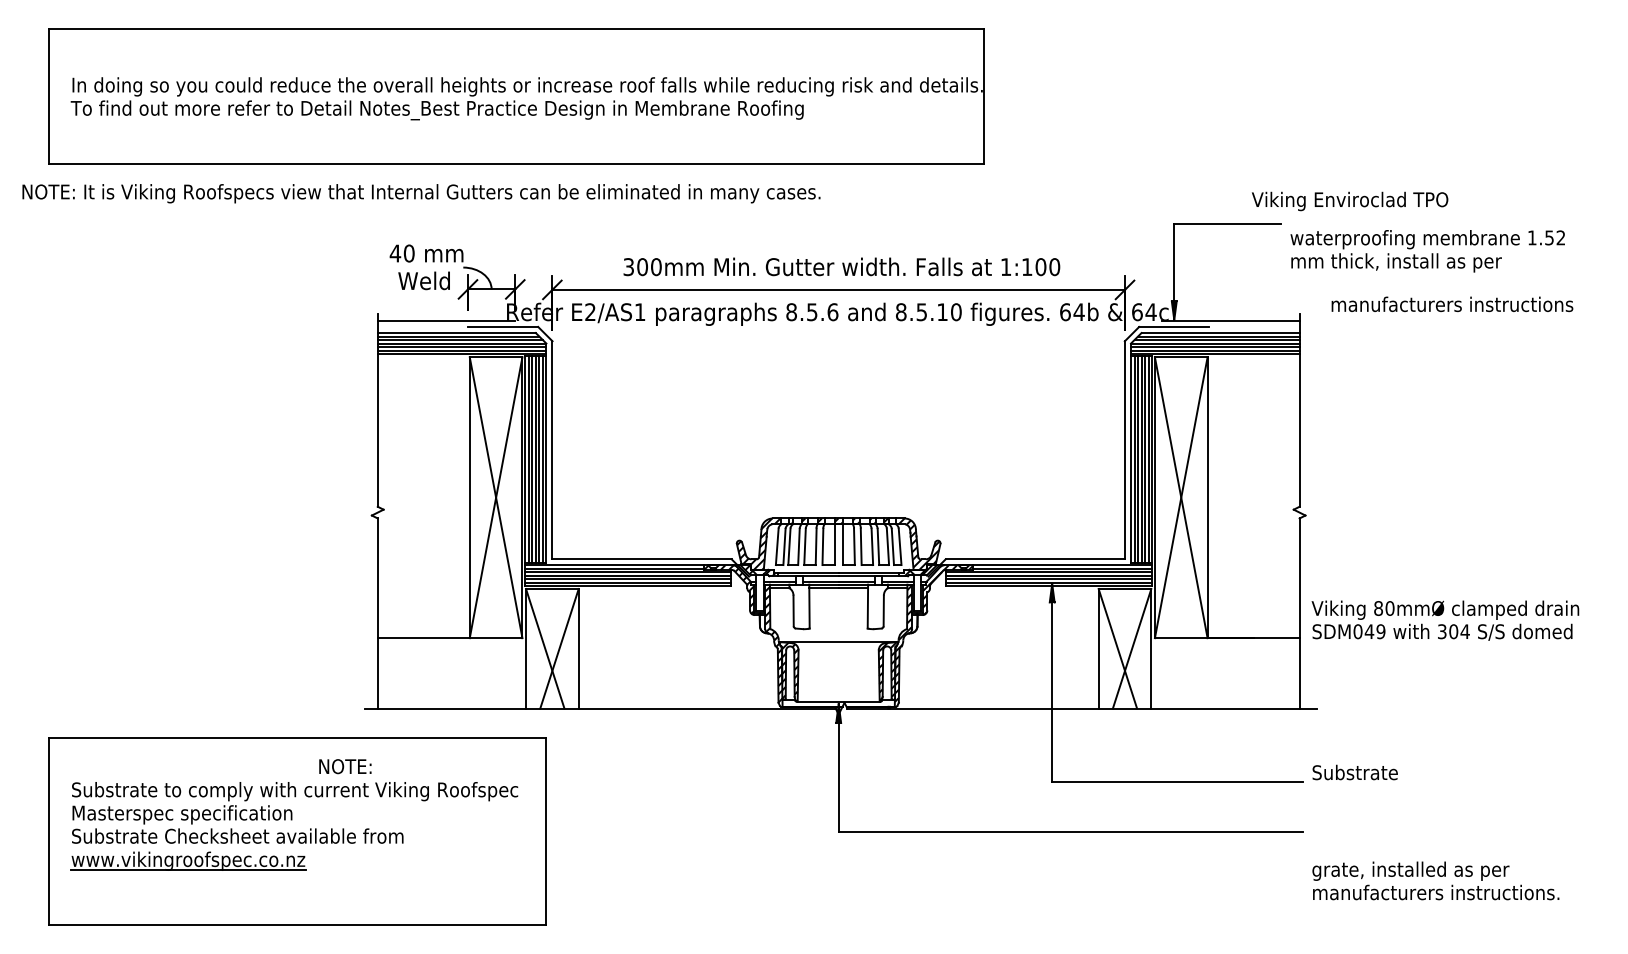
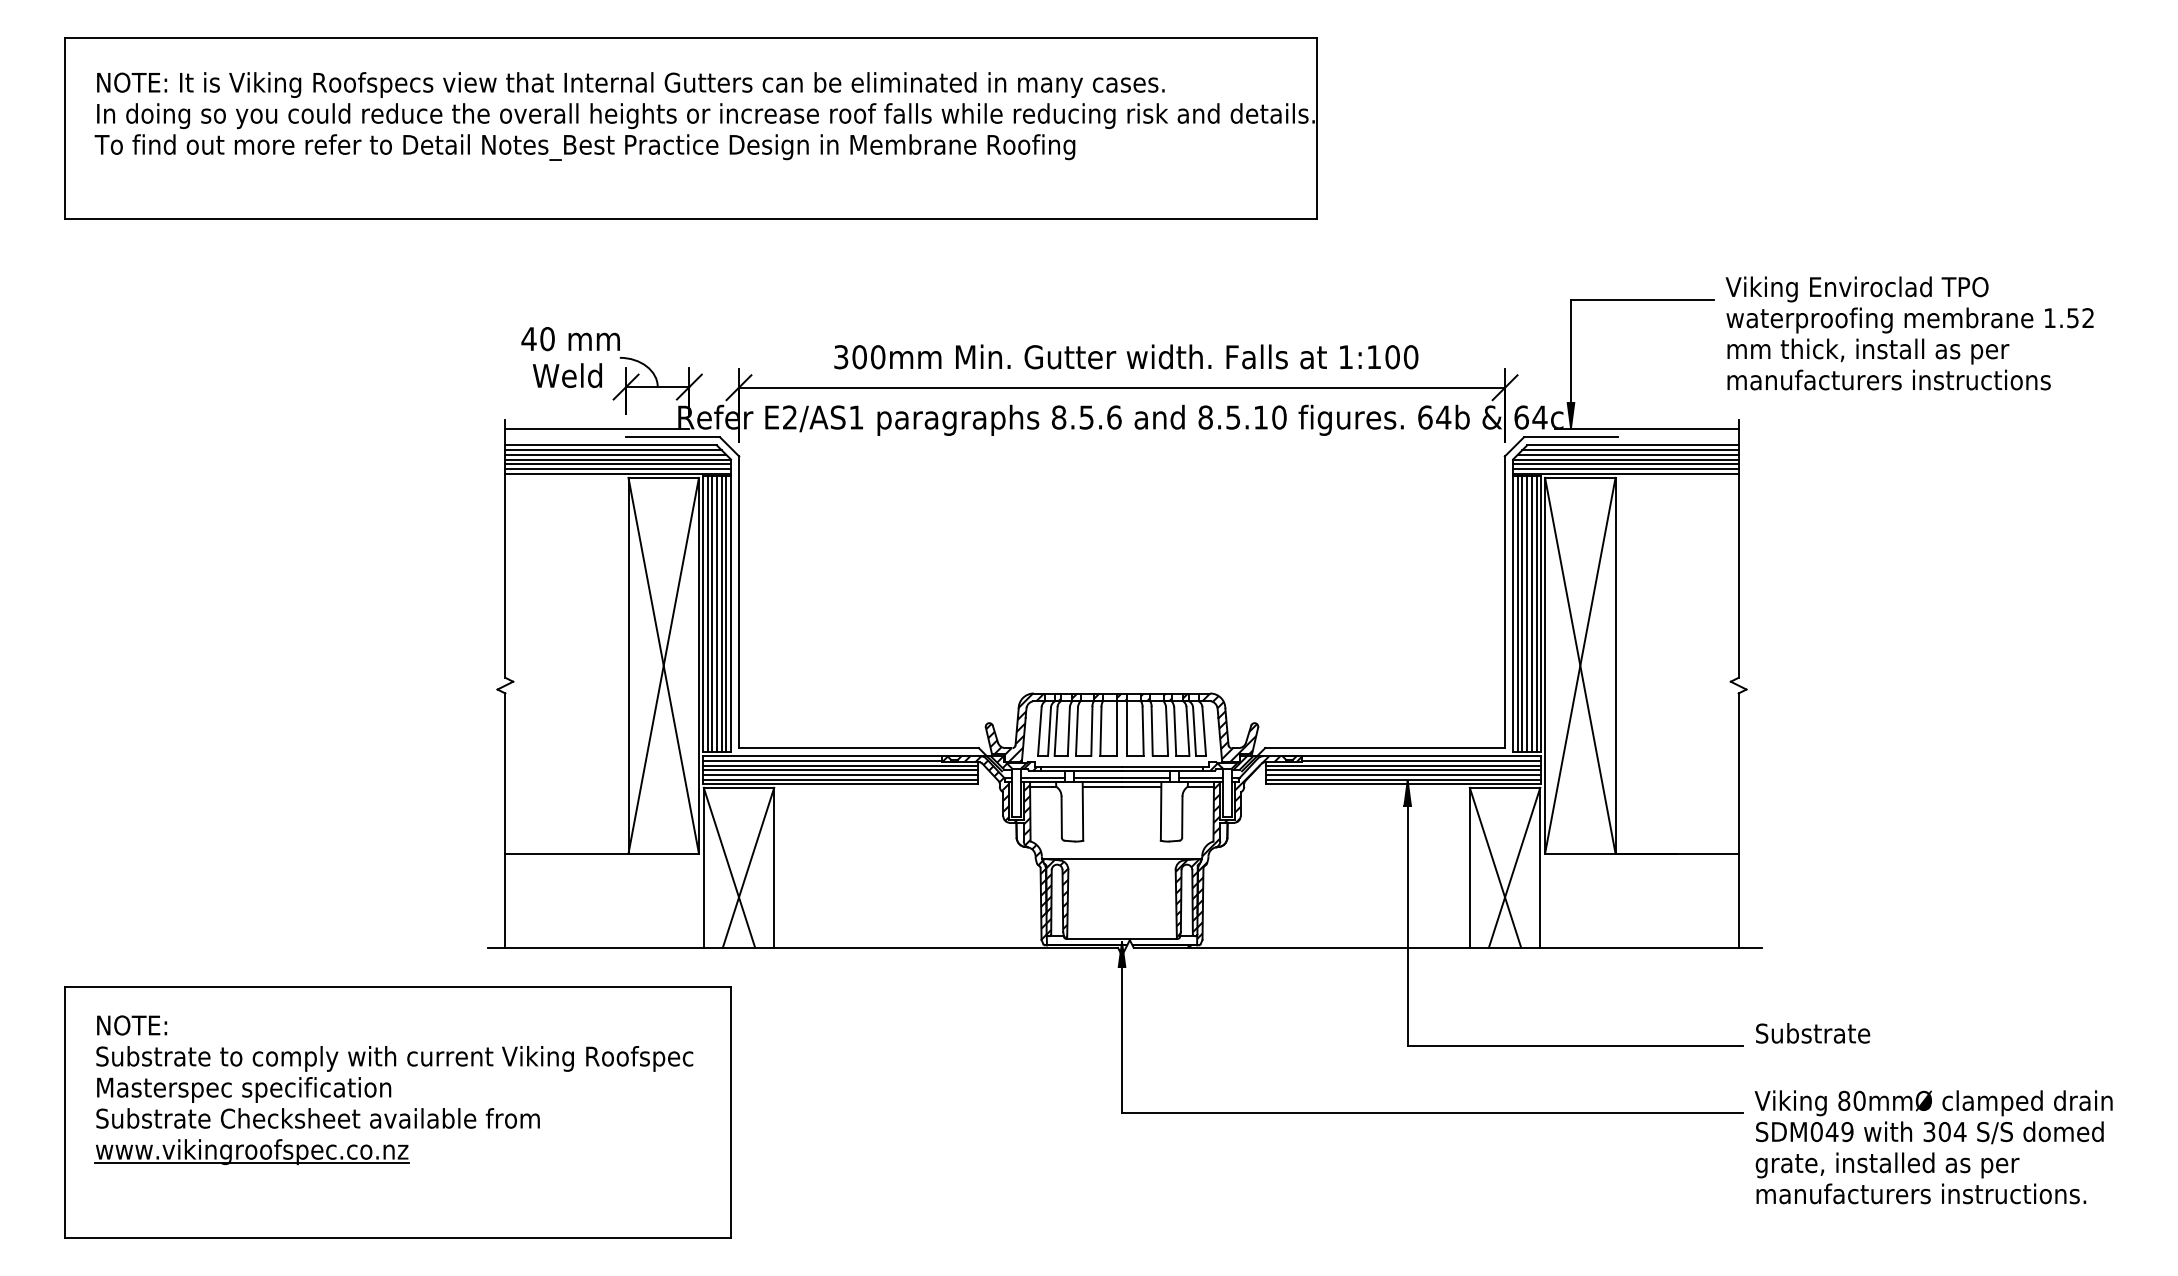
text: (421, 193) -> (630, 84), moved
text: (1349, 201) -> (1856, 289), moved
text: (1451, 303) -> (1888, 379), moved
text: (1445, 620) -> (1933, 1117), moved
text: (345, 766) -> (132, 1025), moved

